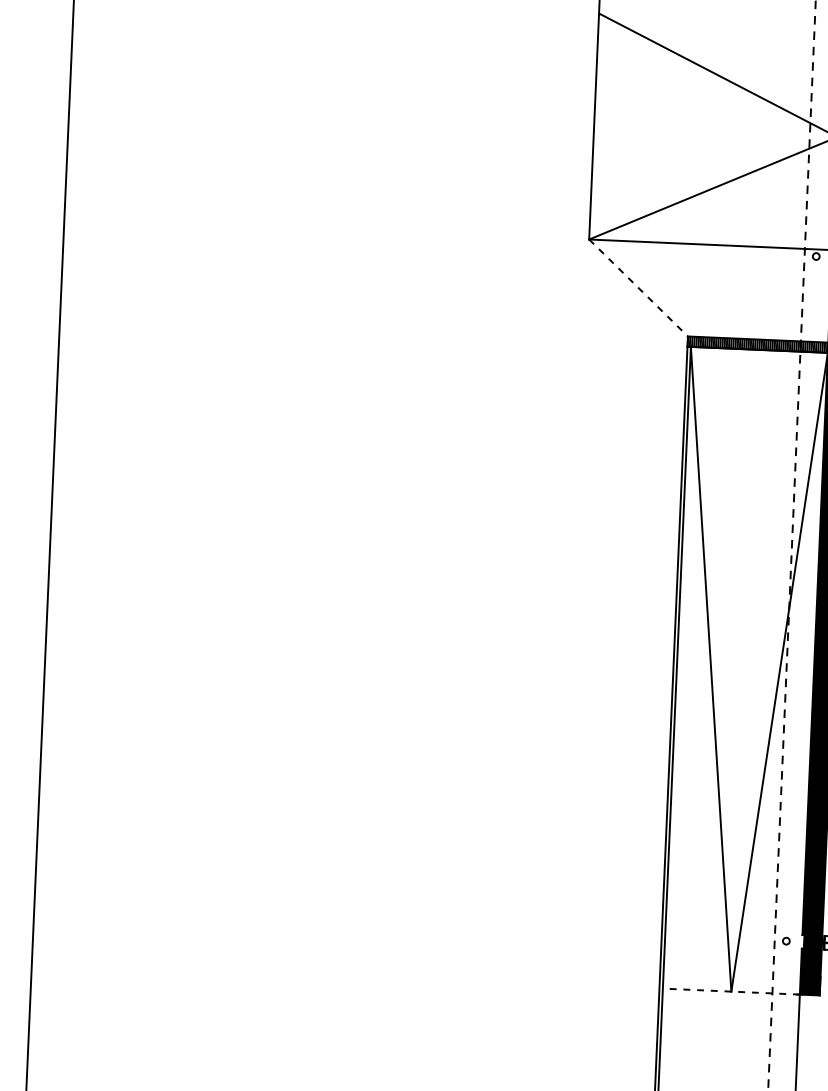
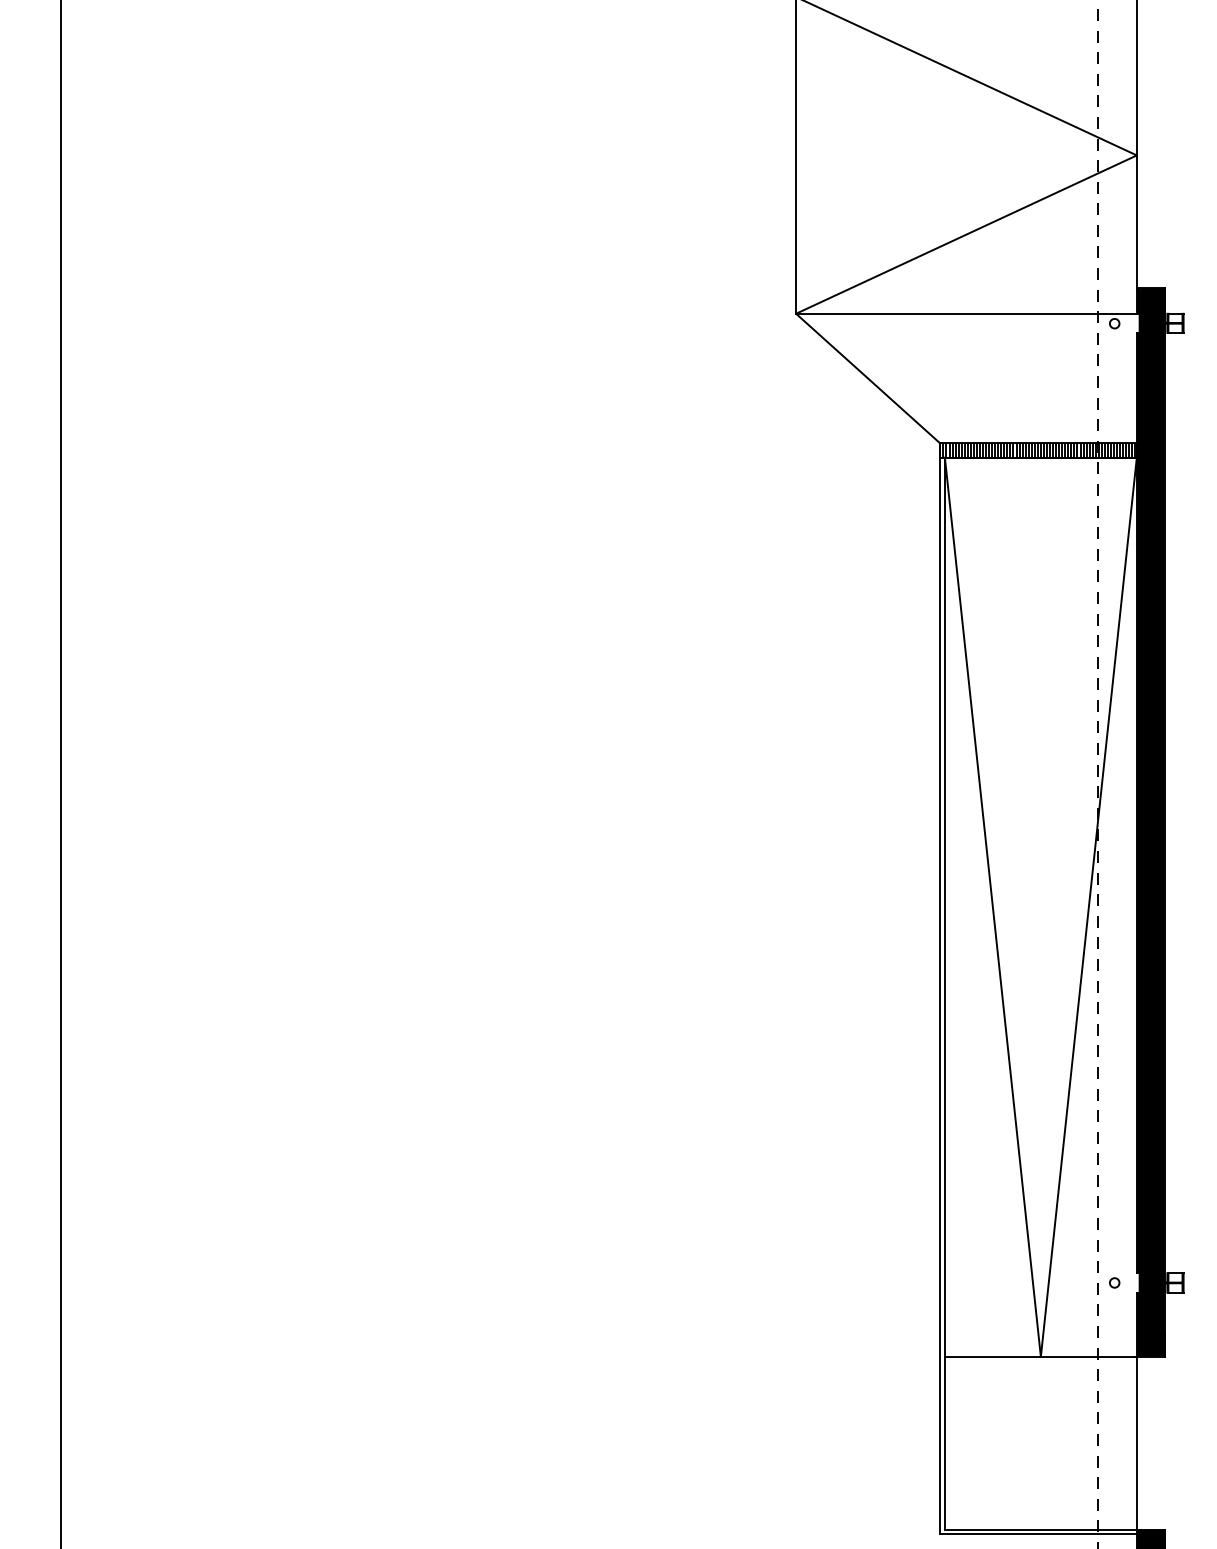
line: (638, 287) -> (868, 378), dashed -> solid
line: (731, 991) -> (1040, 1356), dashed -> solid

